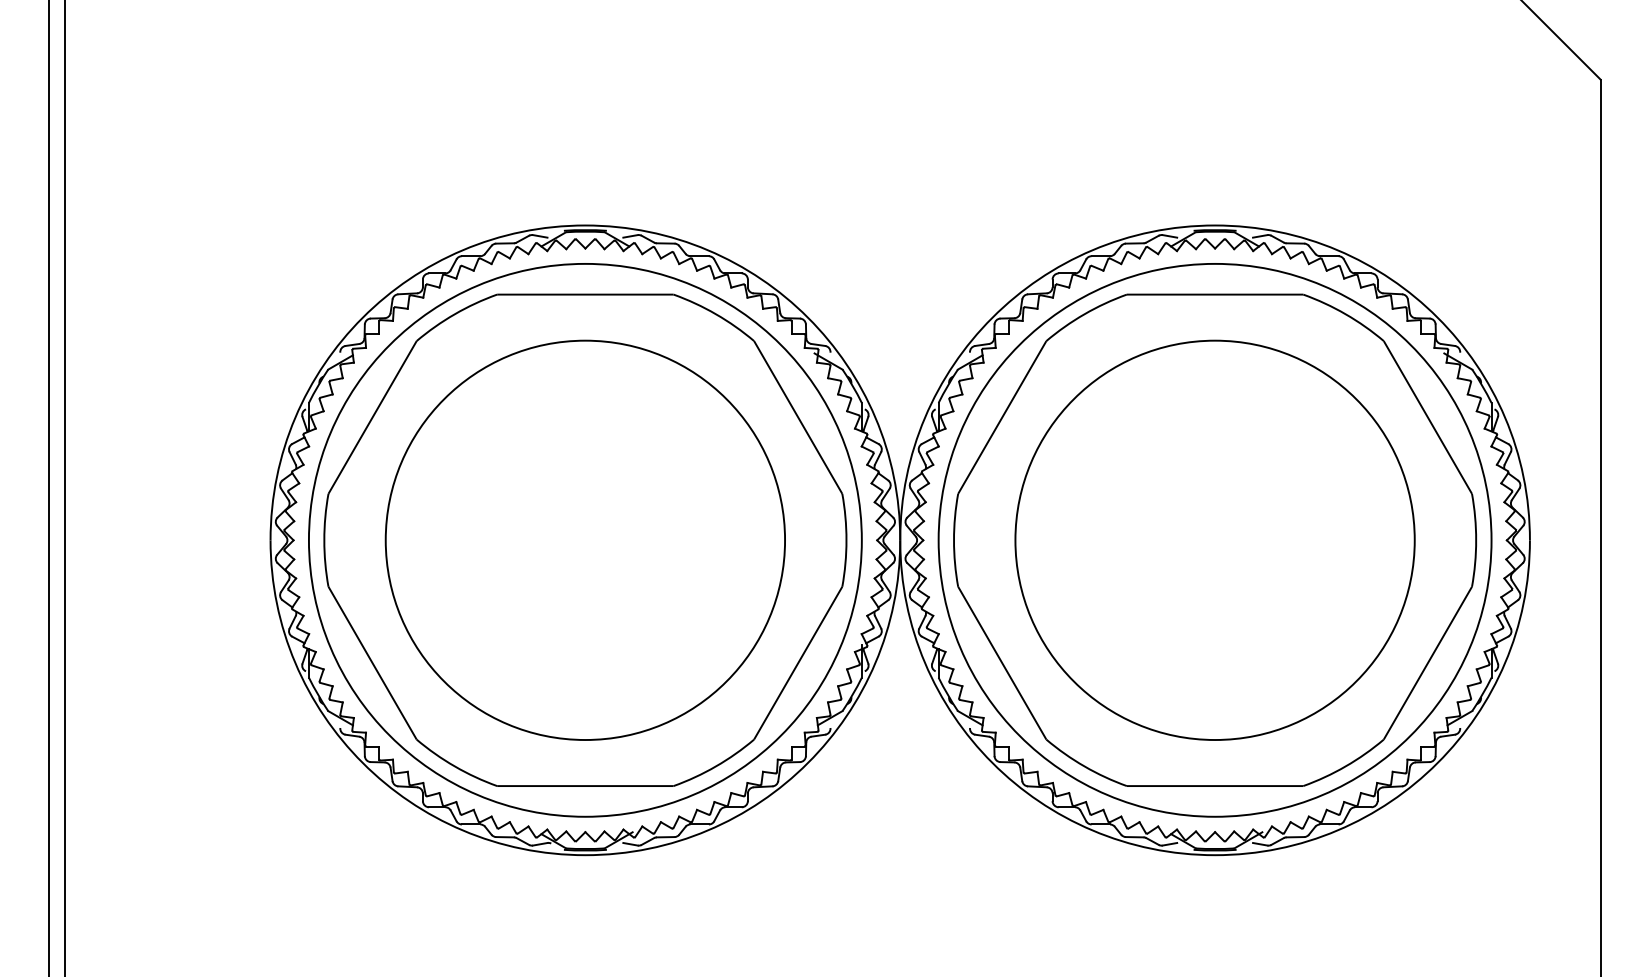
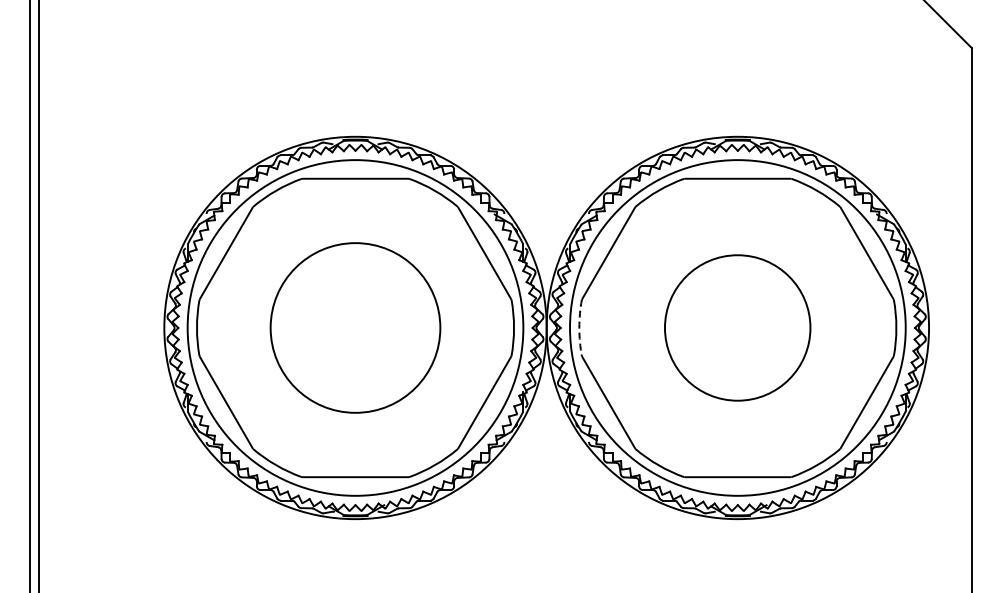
circle: (585, 539) -> (355, 327), size x0.7
arc: (954, 539) -> (579, 327), solid -> dashed
circle: (1214, 539) -> (737, 327), size x0.6

